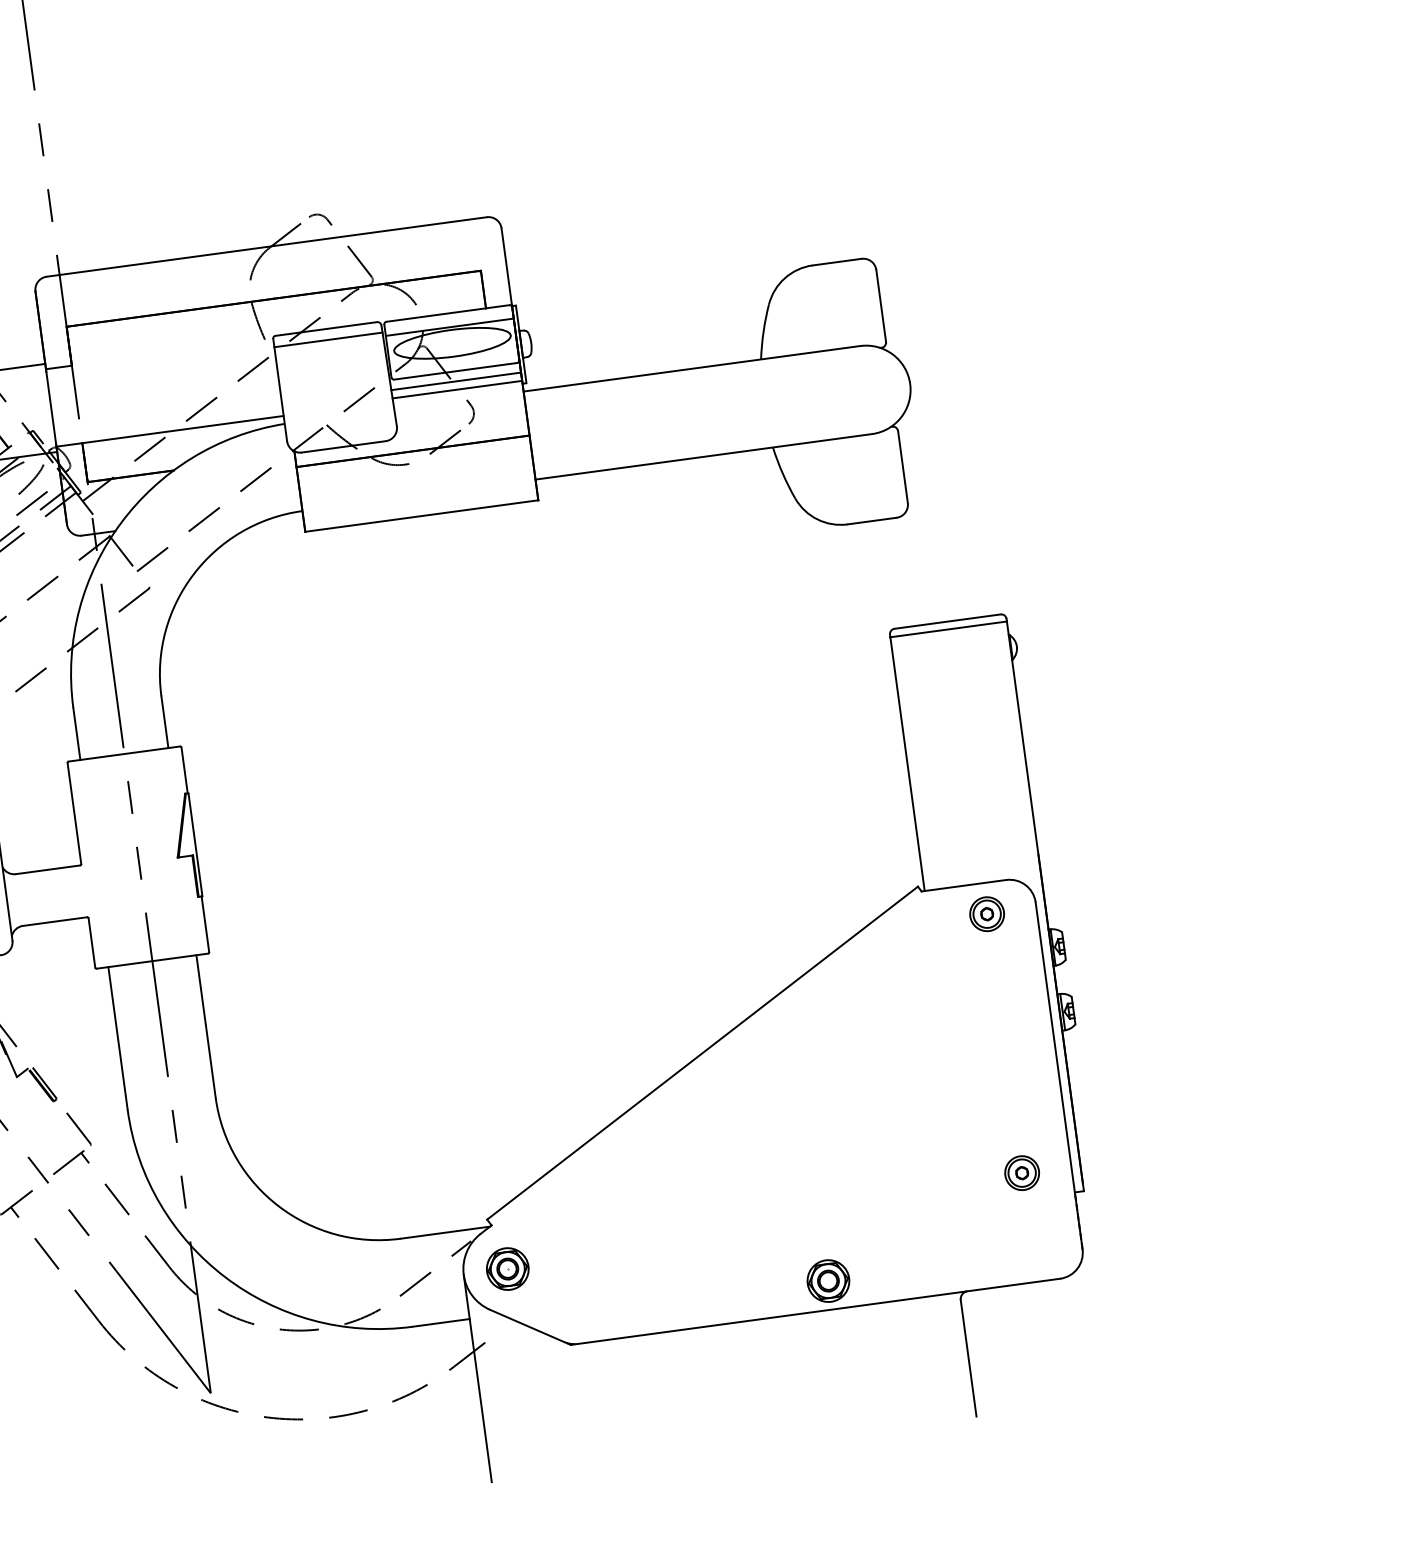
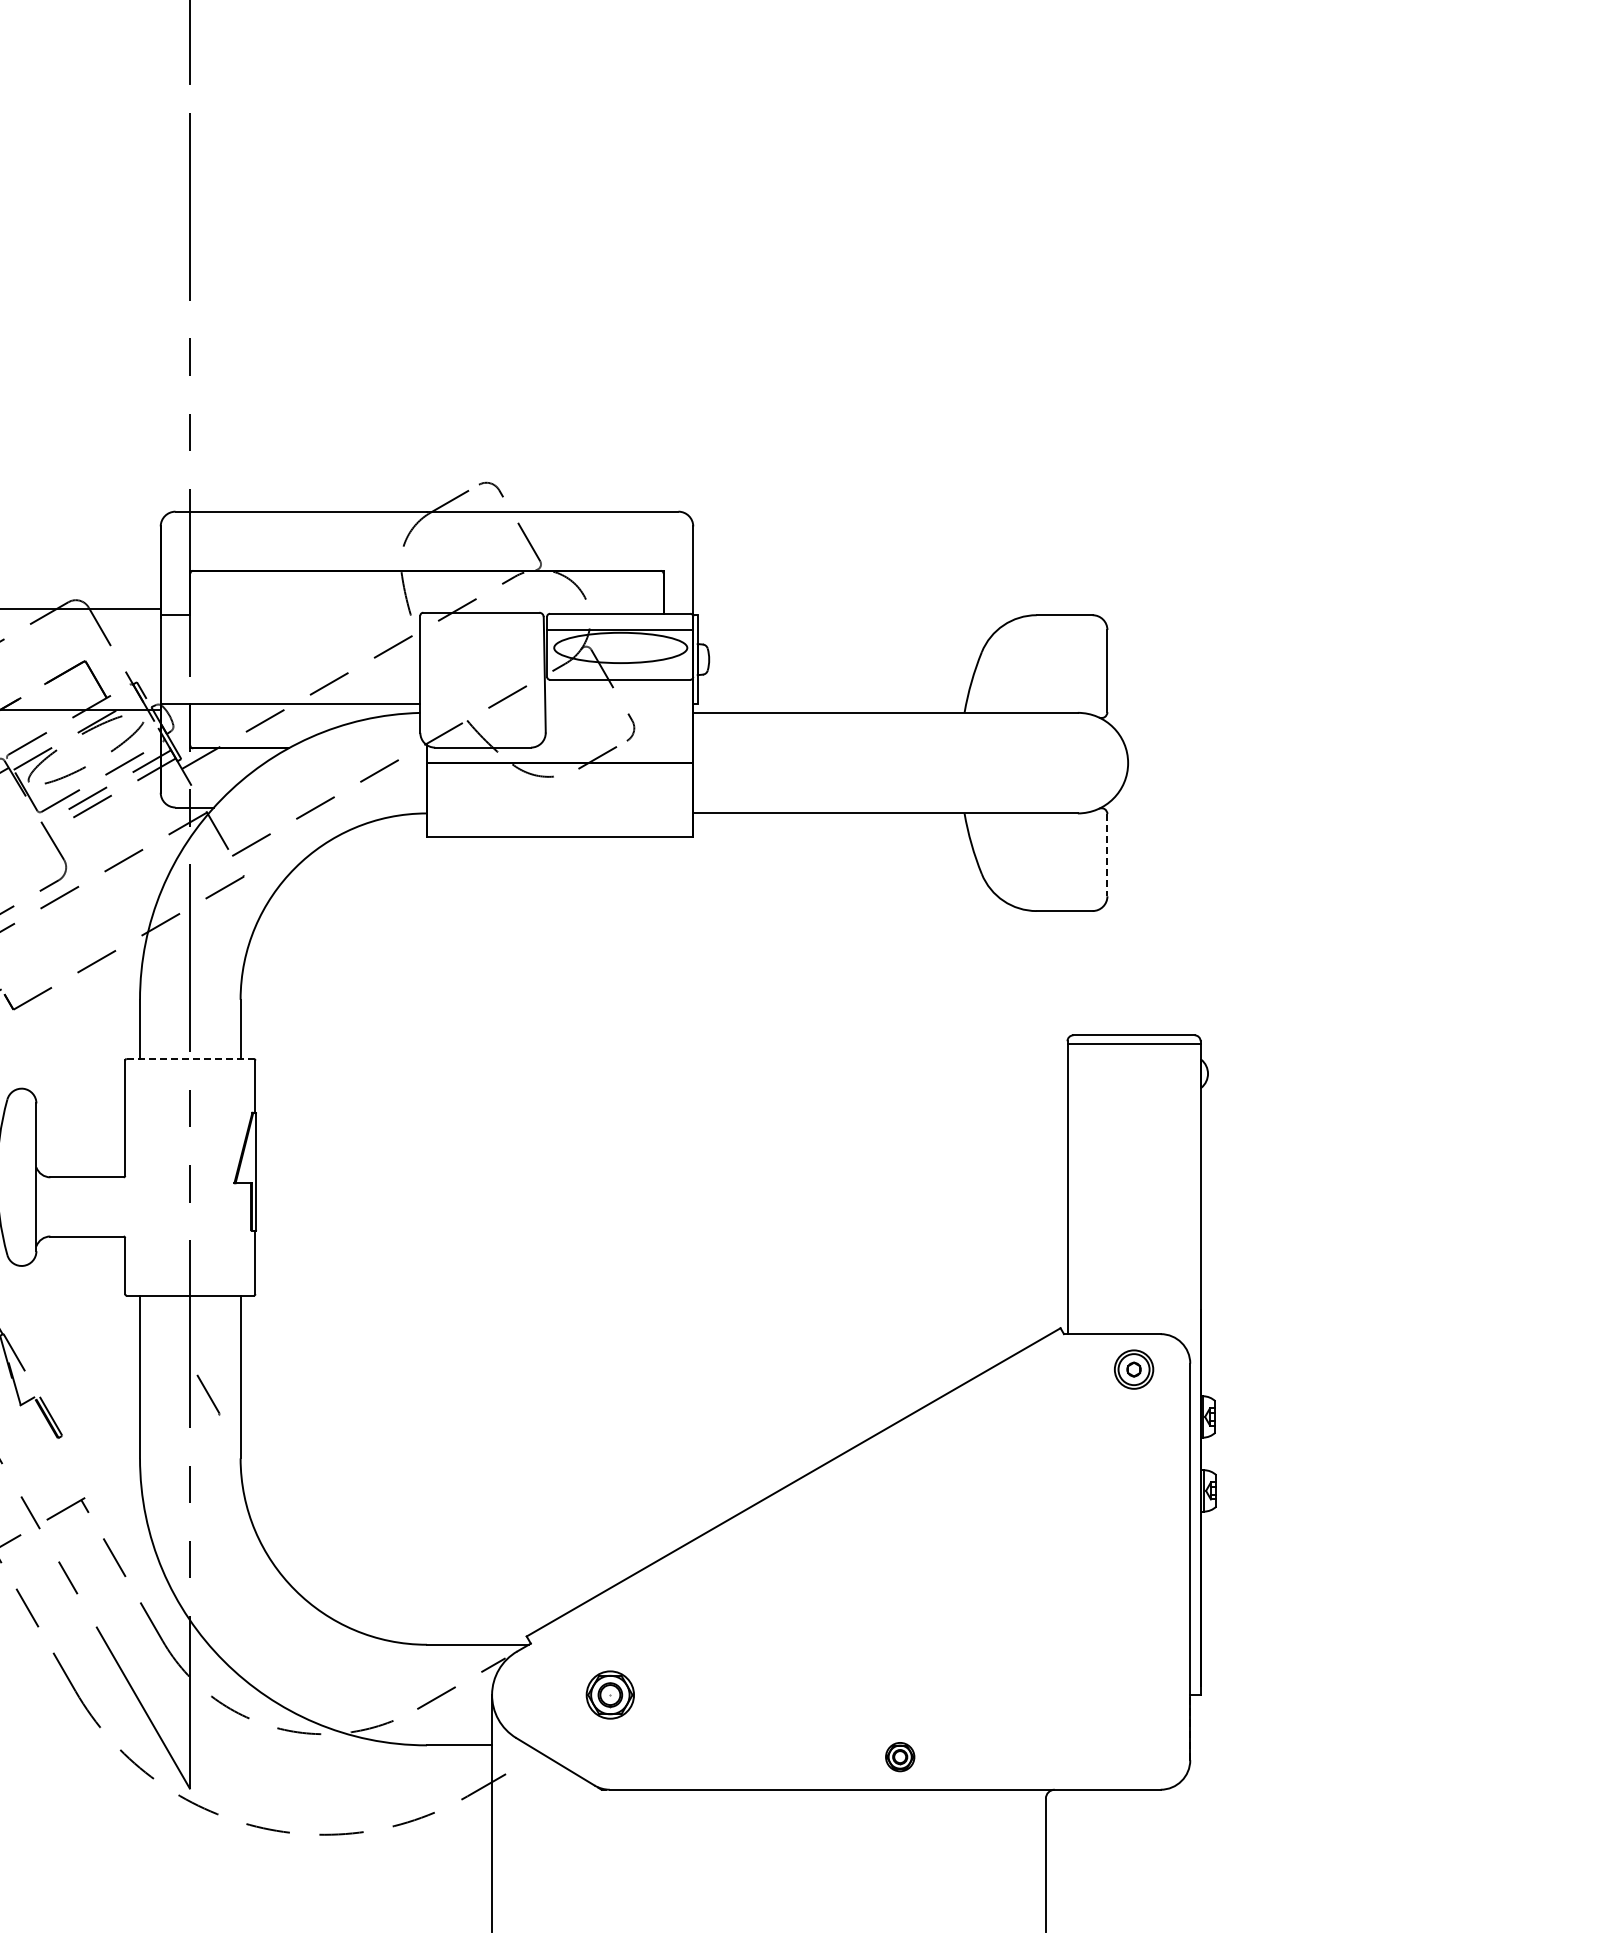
line: (327, 340) -> (481, 625), removed
line: (456, 381) -> (619, 691), removed
line: (457, 389) -> (619, 700), removed
line: (903, 467) -> (1107, 855), solid -> dashed
line: (124, 753) -> (190, 1058), solid -> dashed
line: (78, 1128) -> (208, 1394), moved
part: (1022, 1173) -> (1134, 1665), removed
part: (506, 1268) -> (609, 1694), moved
part: (827, 1280) -> (899, 1756), size x0.6

